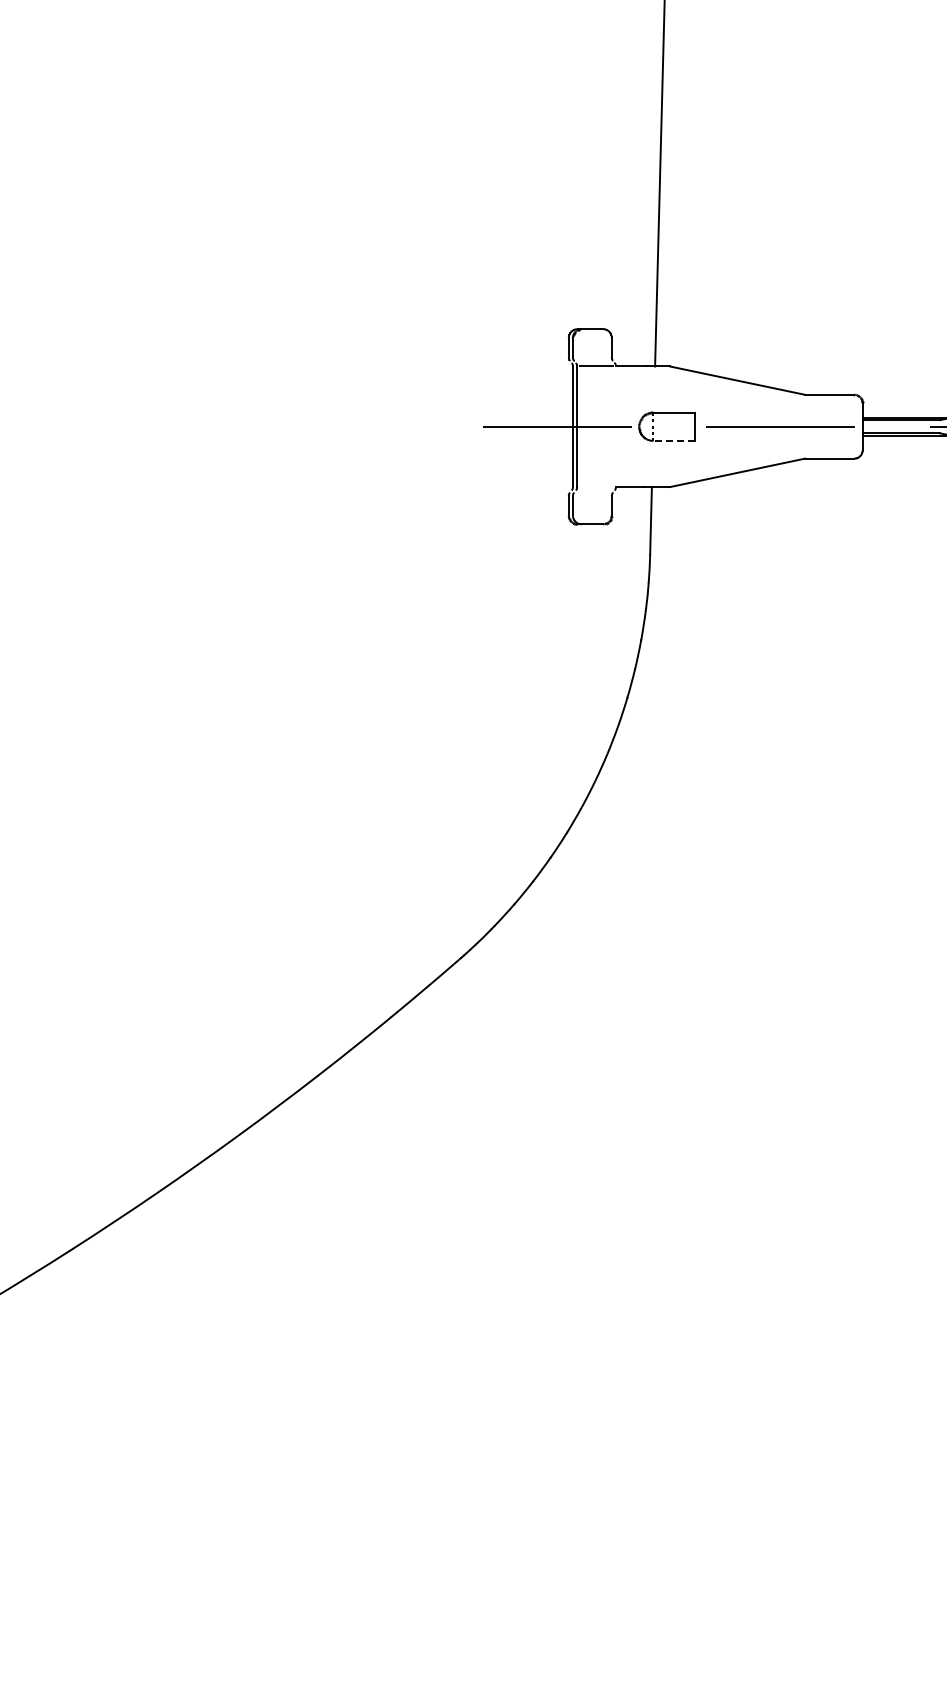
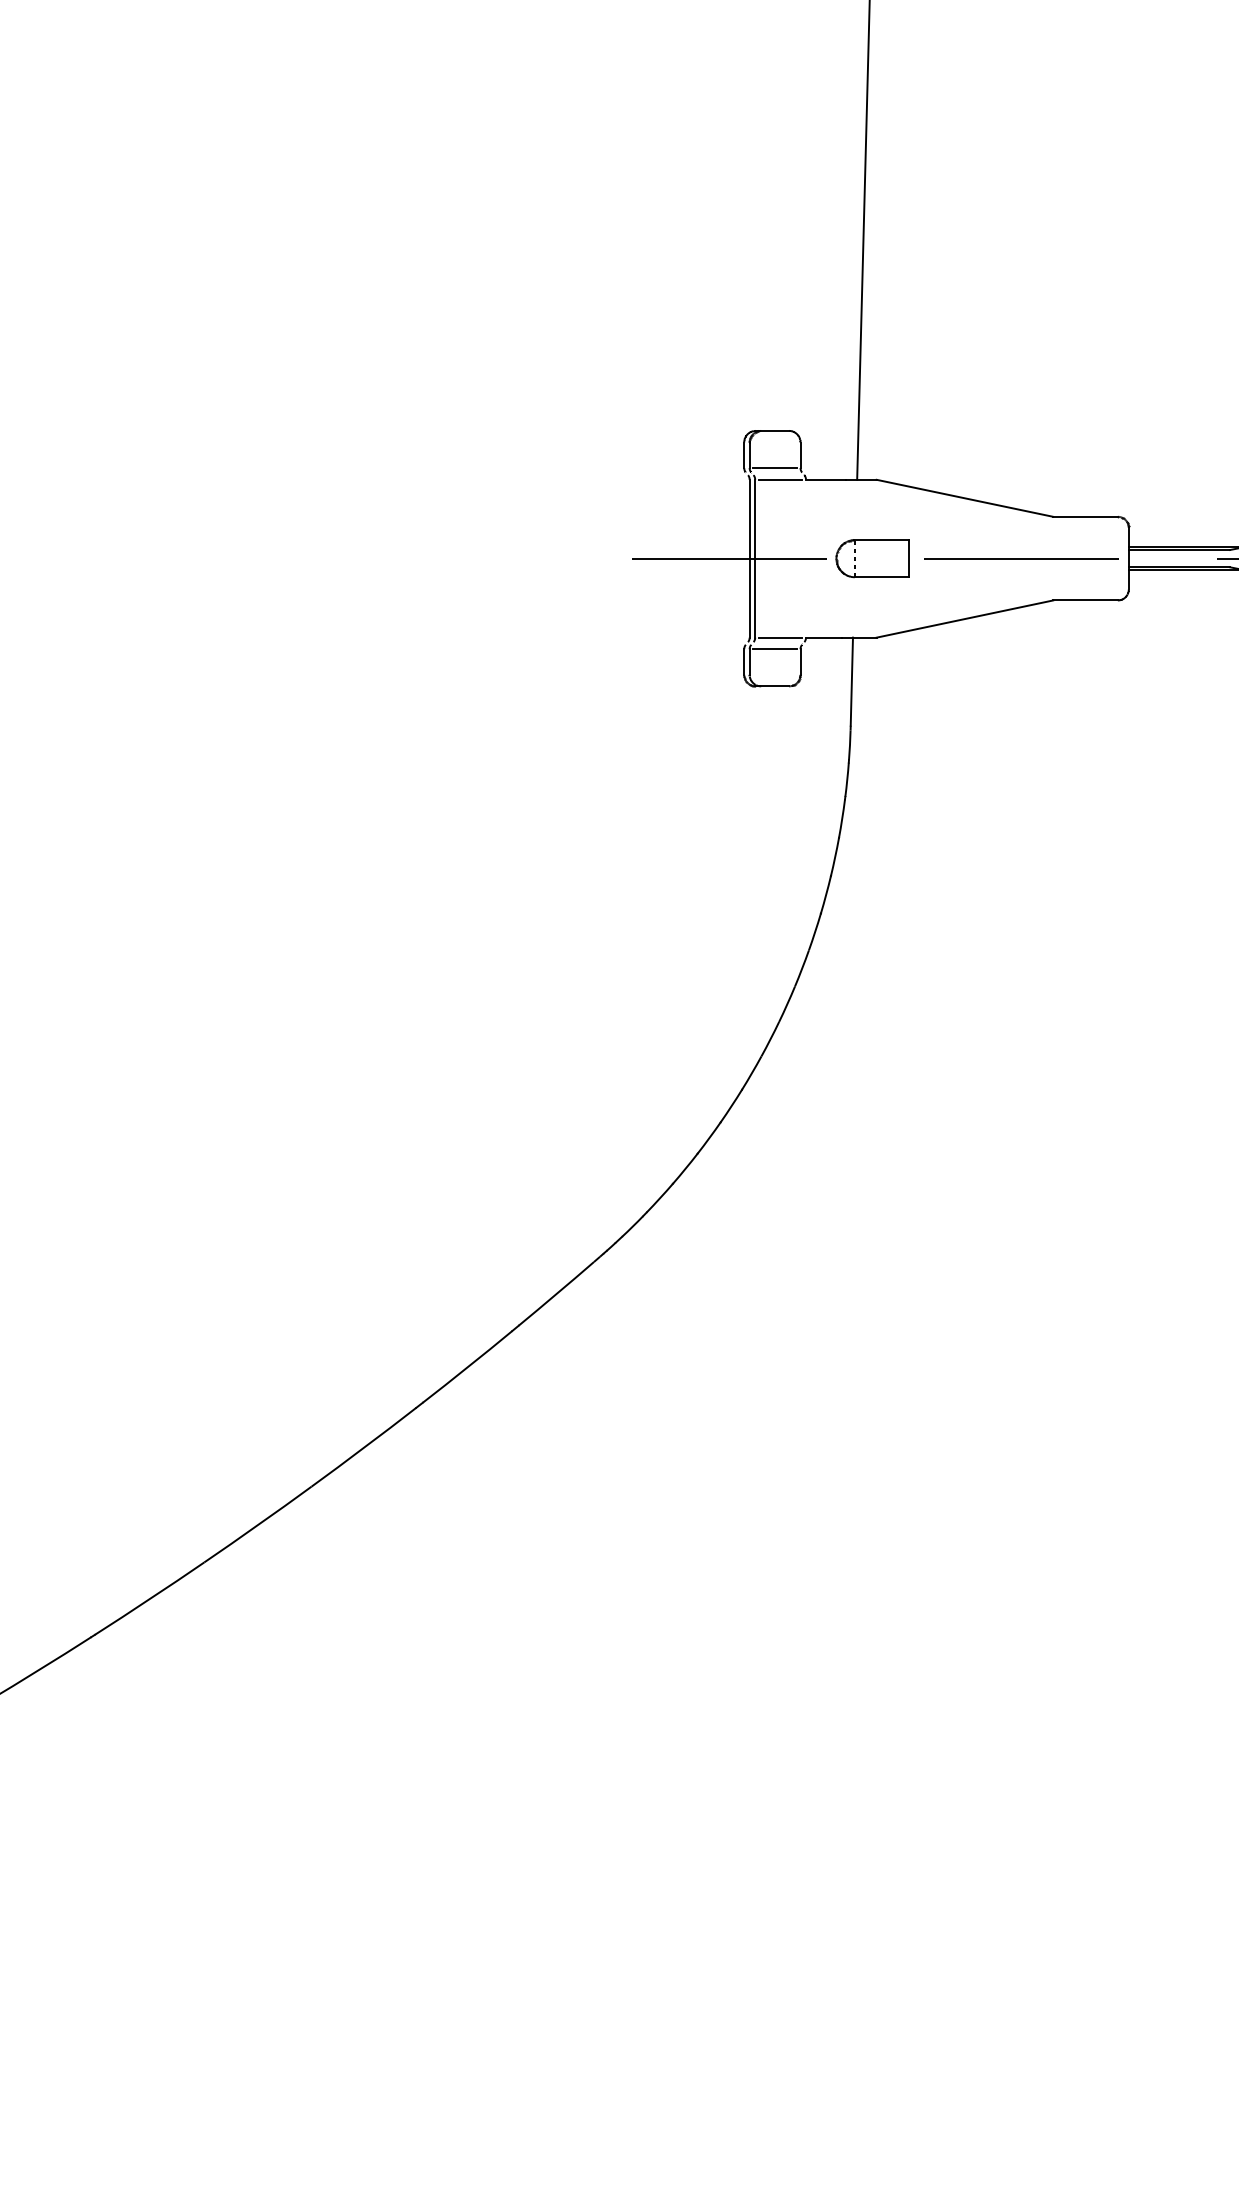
line: (592, 357) -> (775, 468), added
line: (674, 440) -> (882, 576), dashed -> solid
line: (596, 487) -> (780, 638), added
line: (592, 495) -> (775, 648), added

